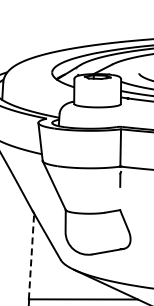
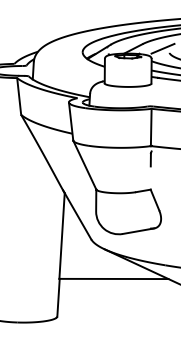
line: (131, 68) -> (162, 48), added
line: (31, 256) -> (62, 236), dashed -> solid

